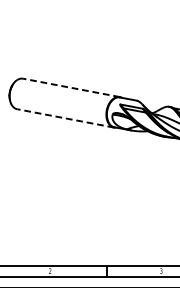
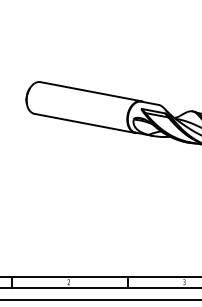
line: (71, 87) -> (90, 91), dashed -> solid
line: (65, 118) -> (84, 123), dashed -> solid

